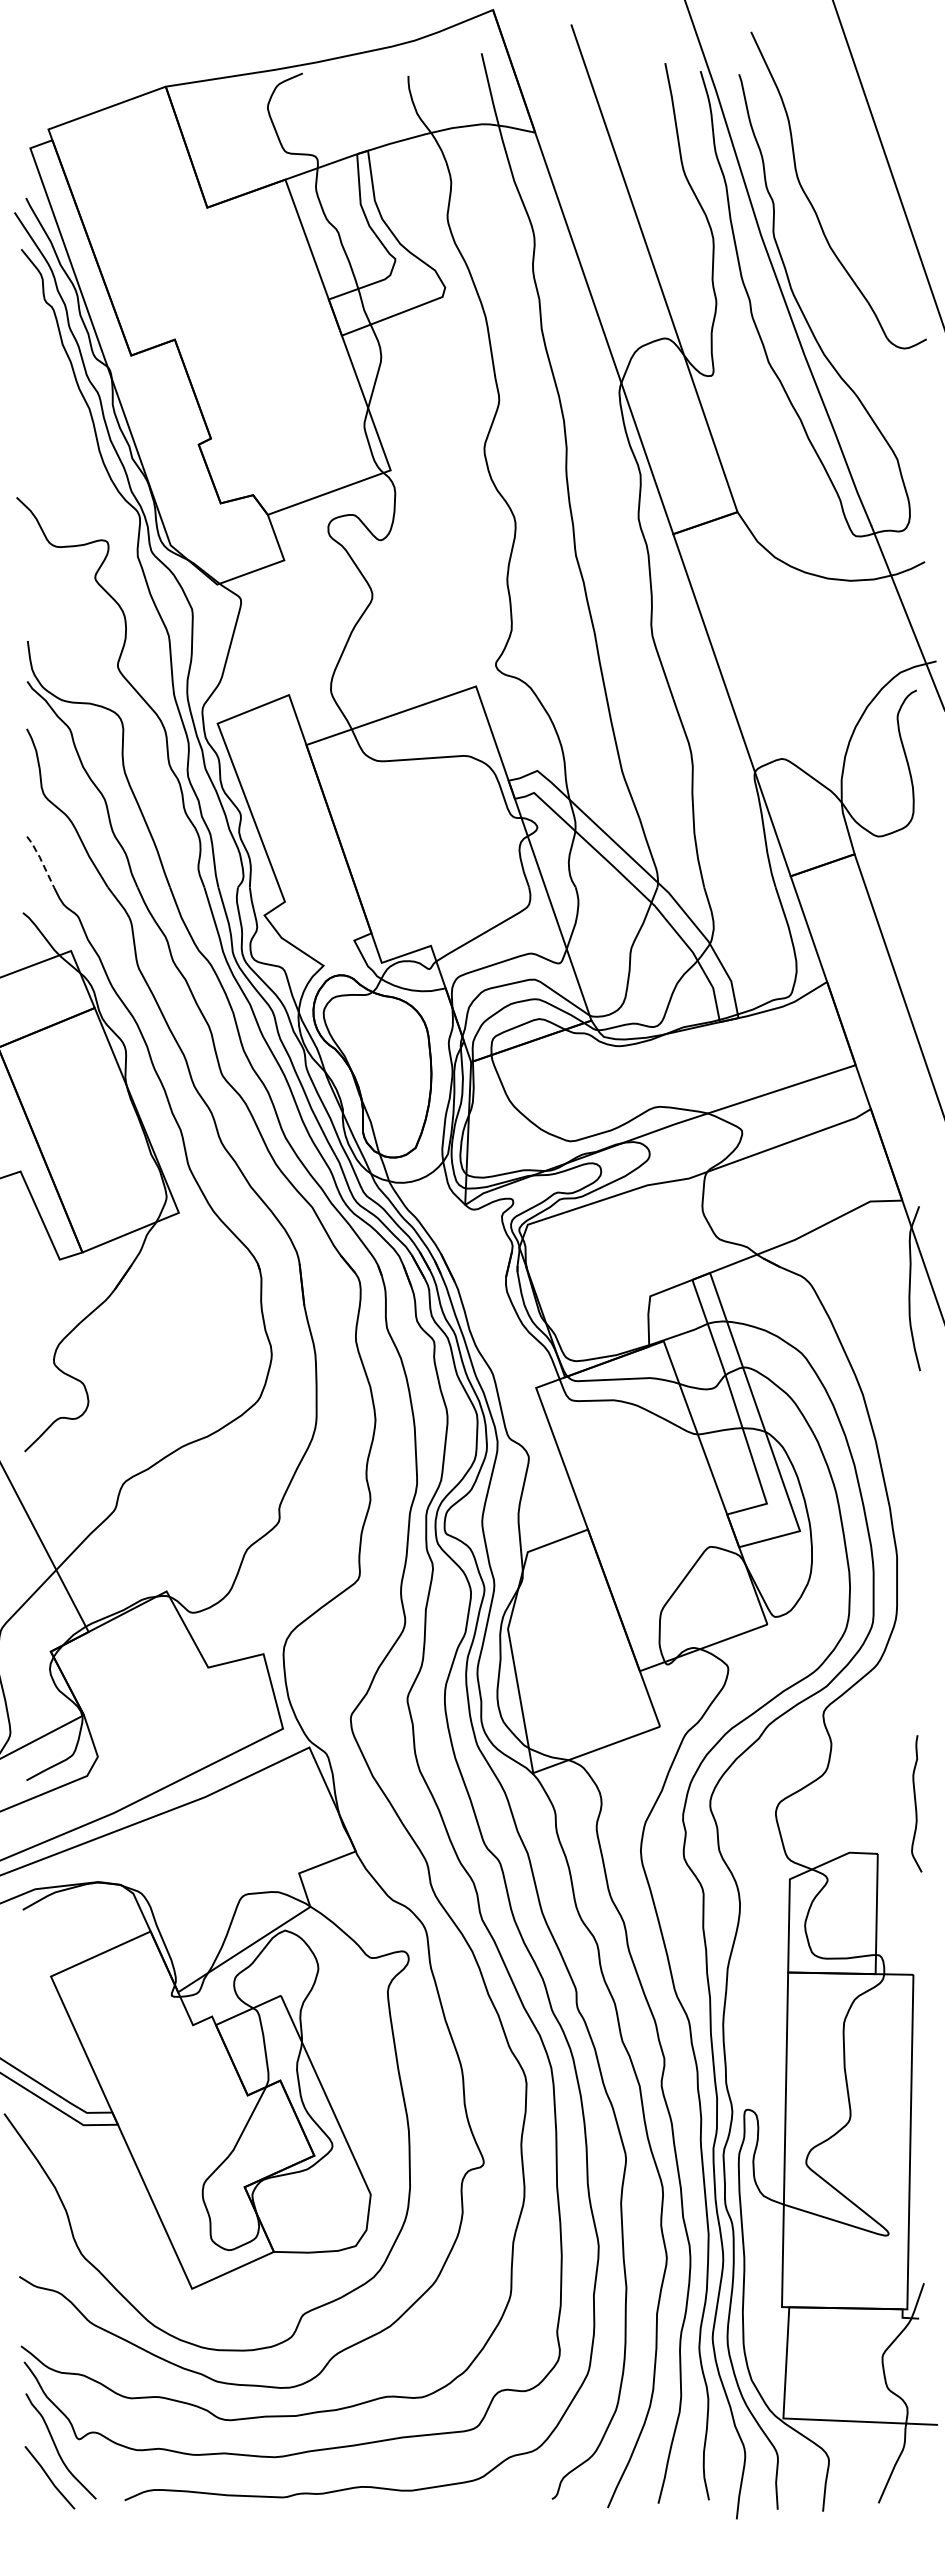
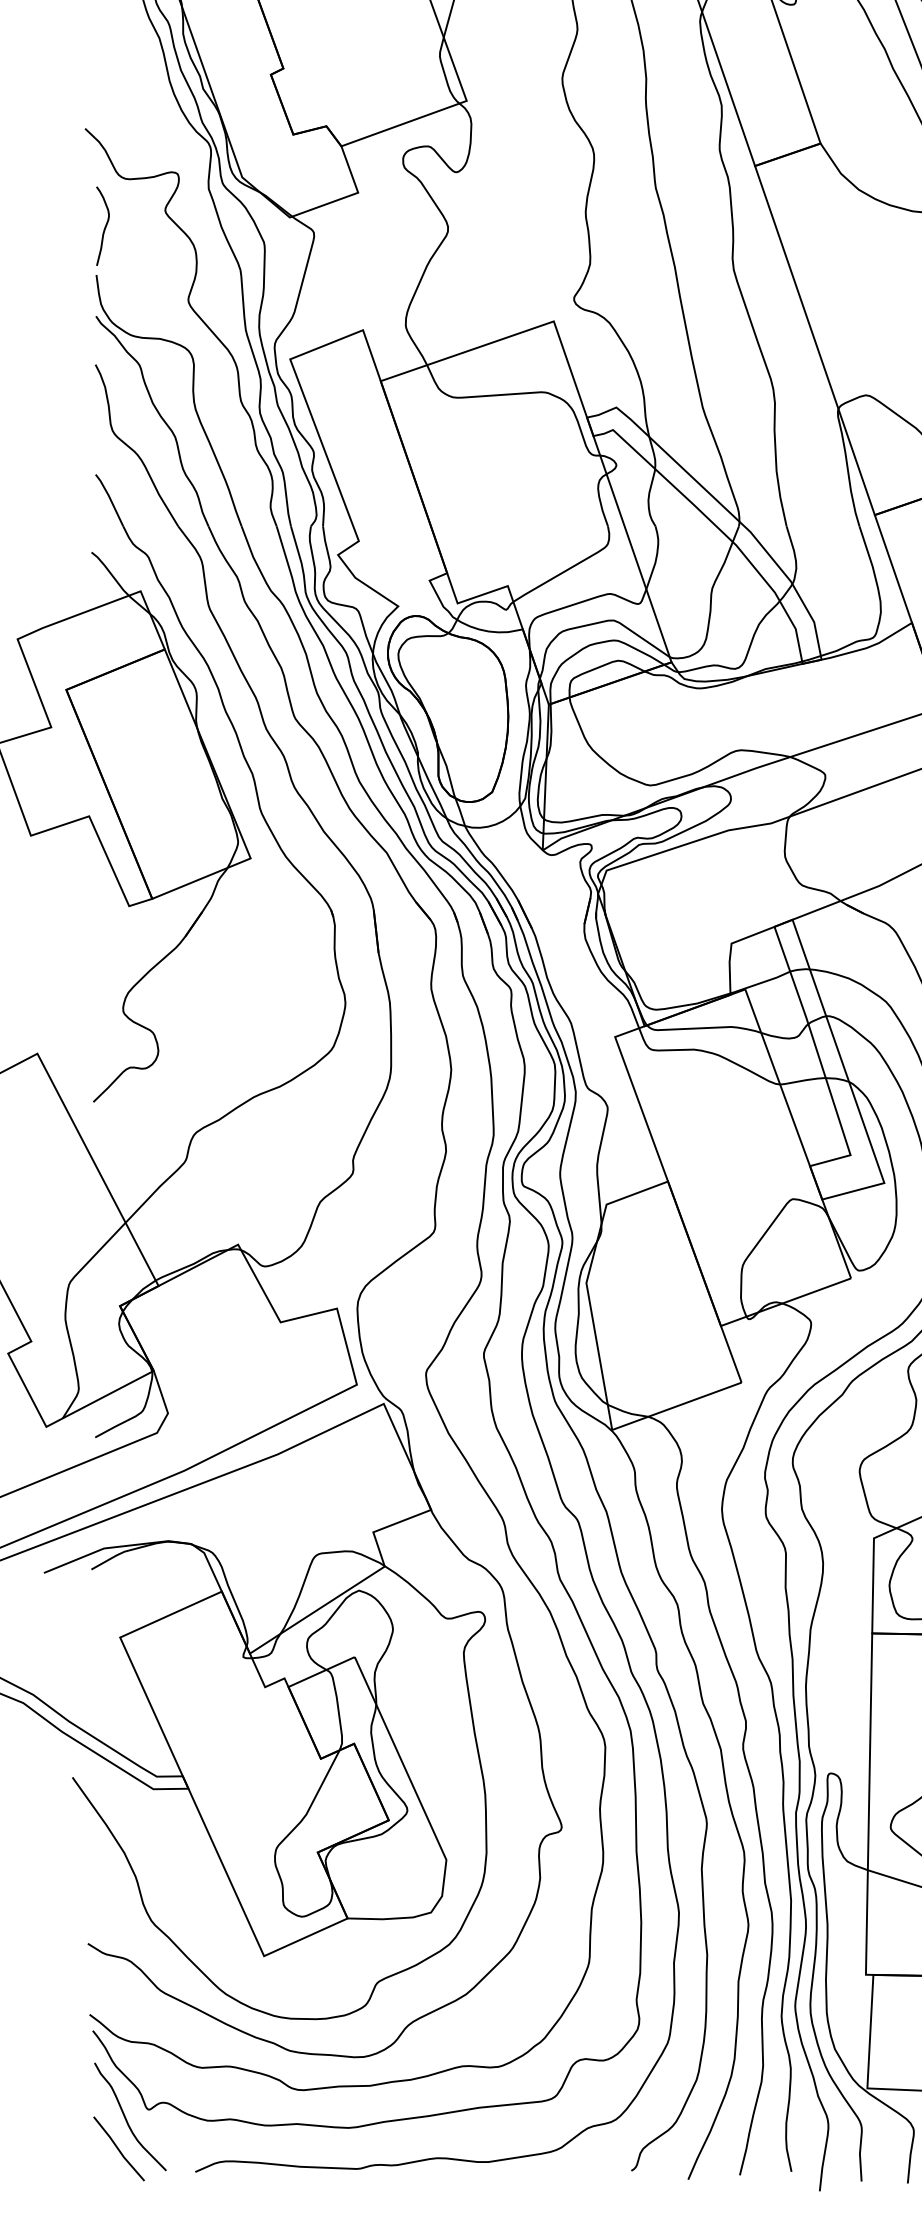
curve: (35, 594) -> (104, 227), added
line: (41, 860) -> (110, 498), dashed -> solid

